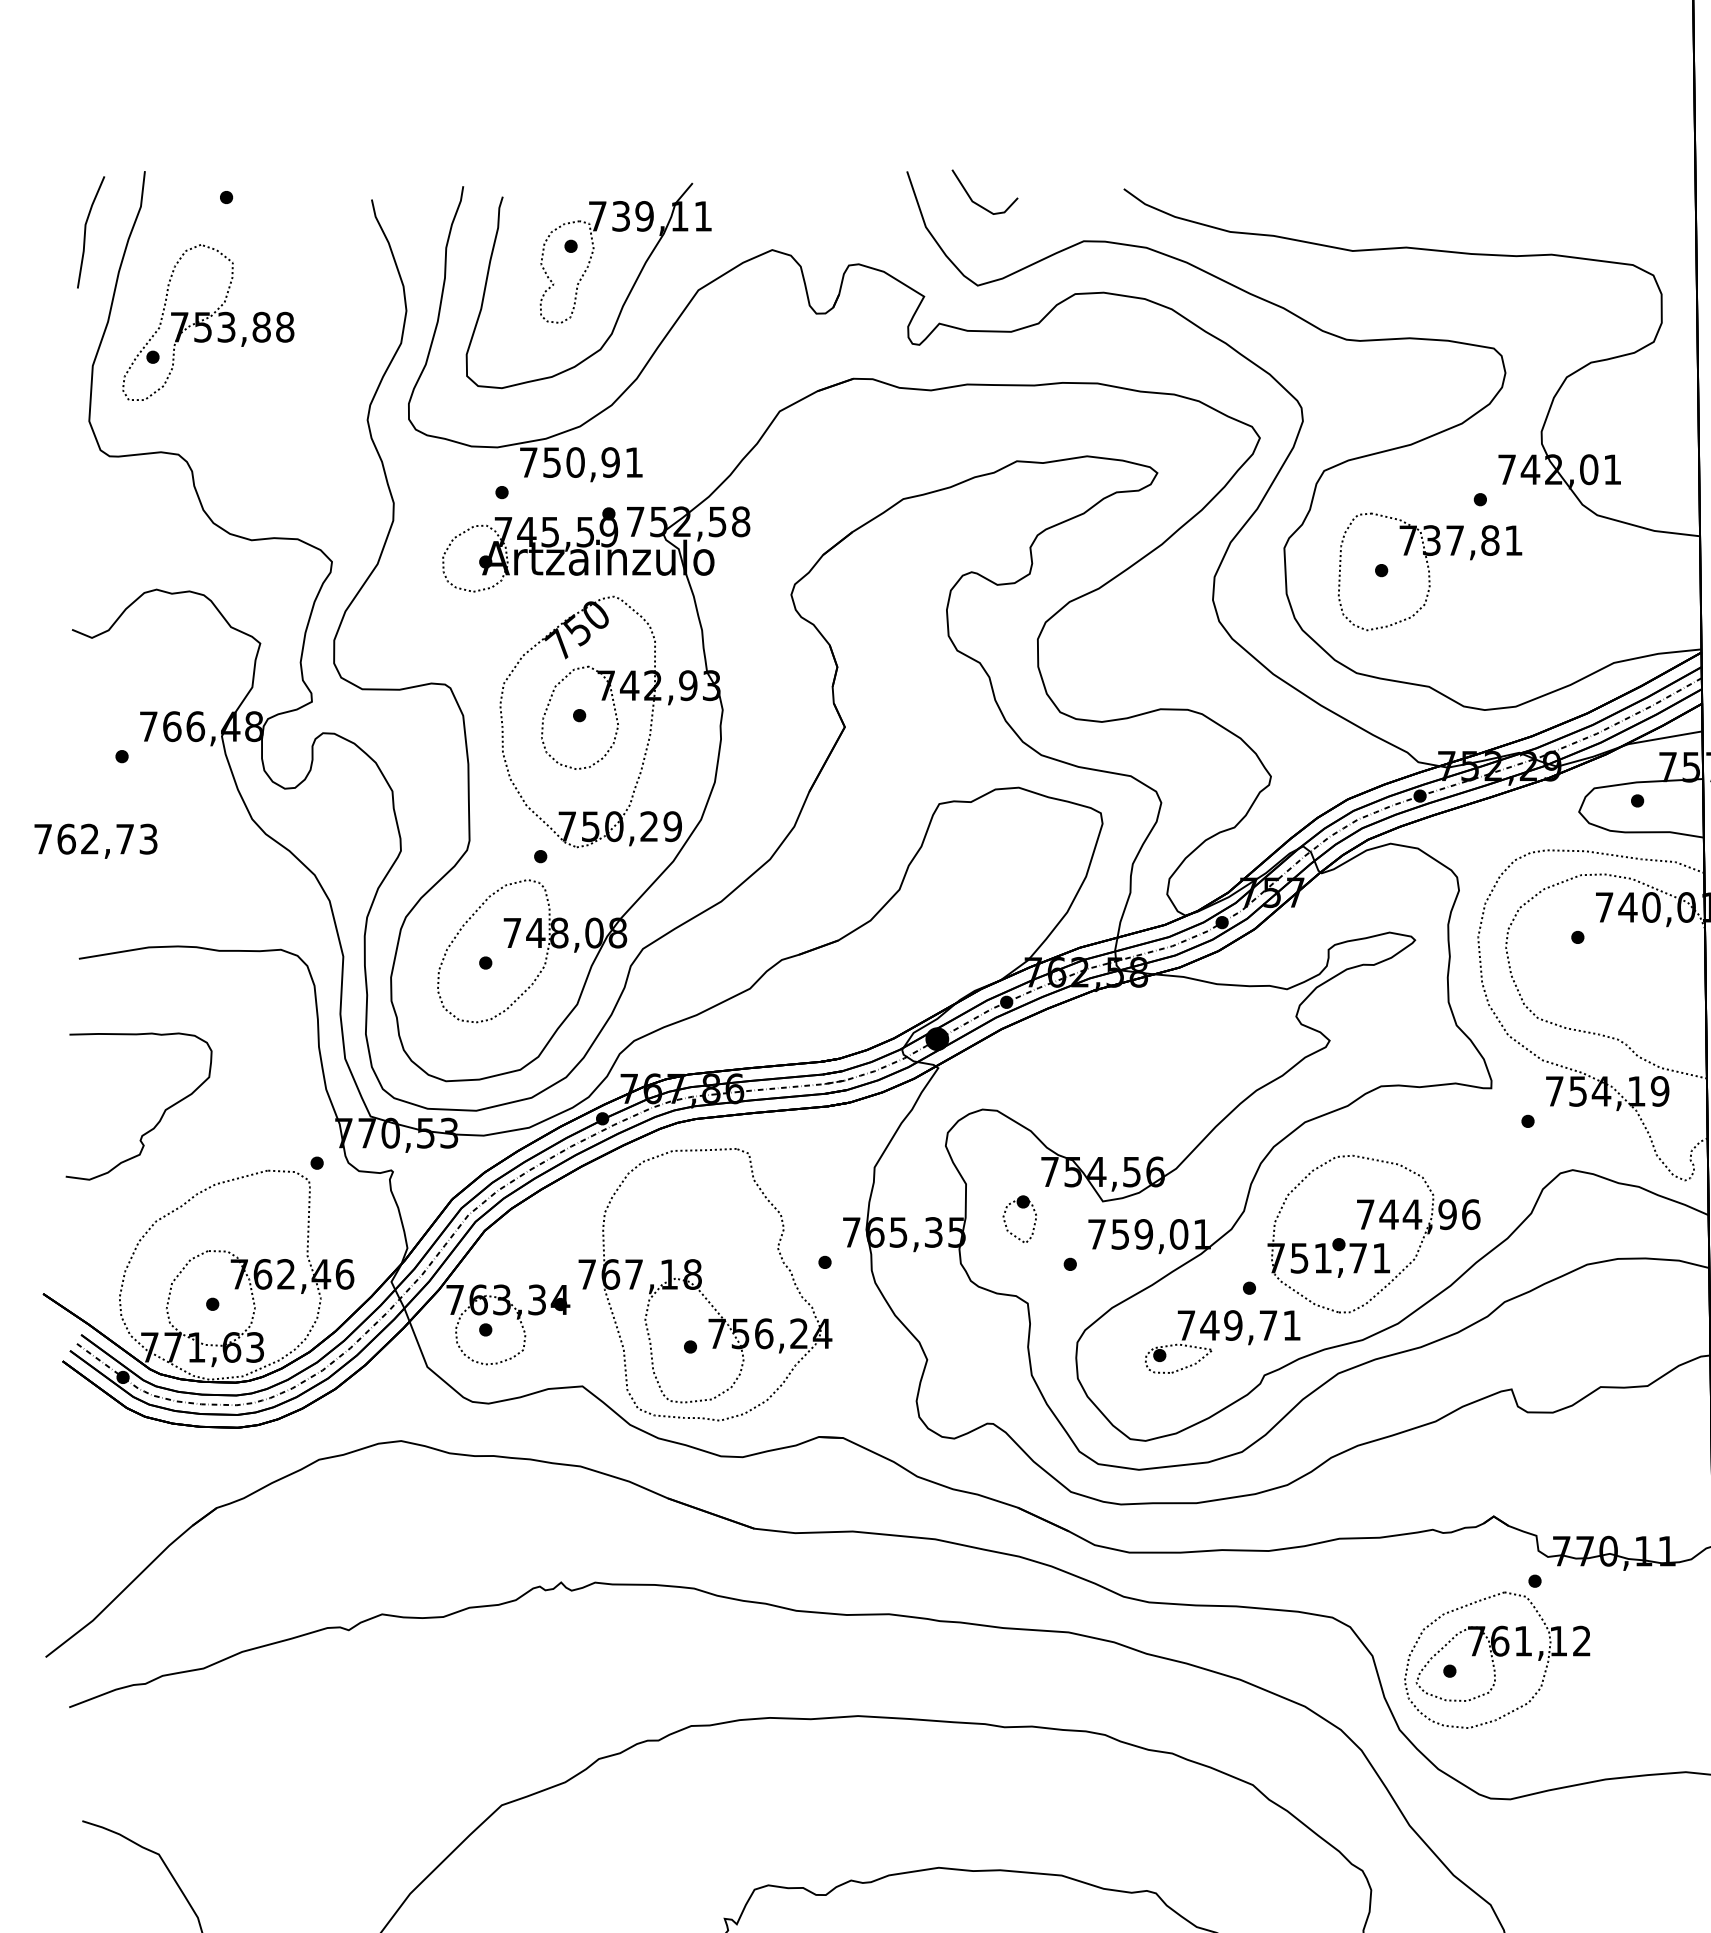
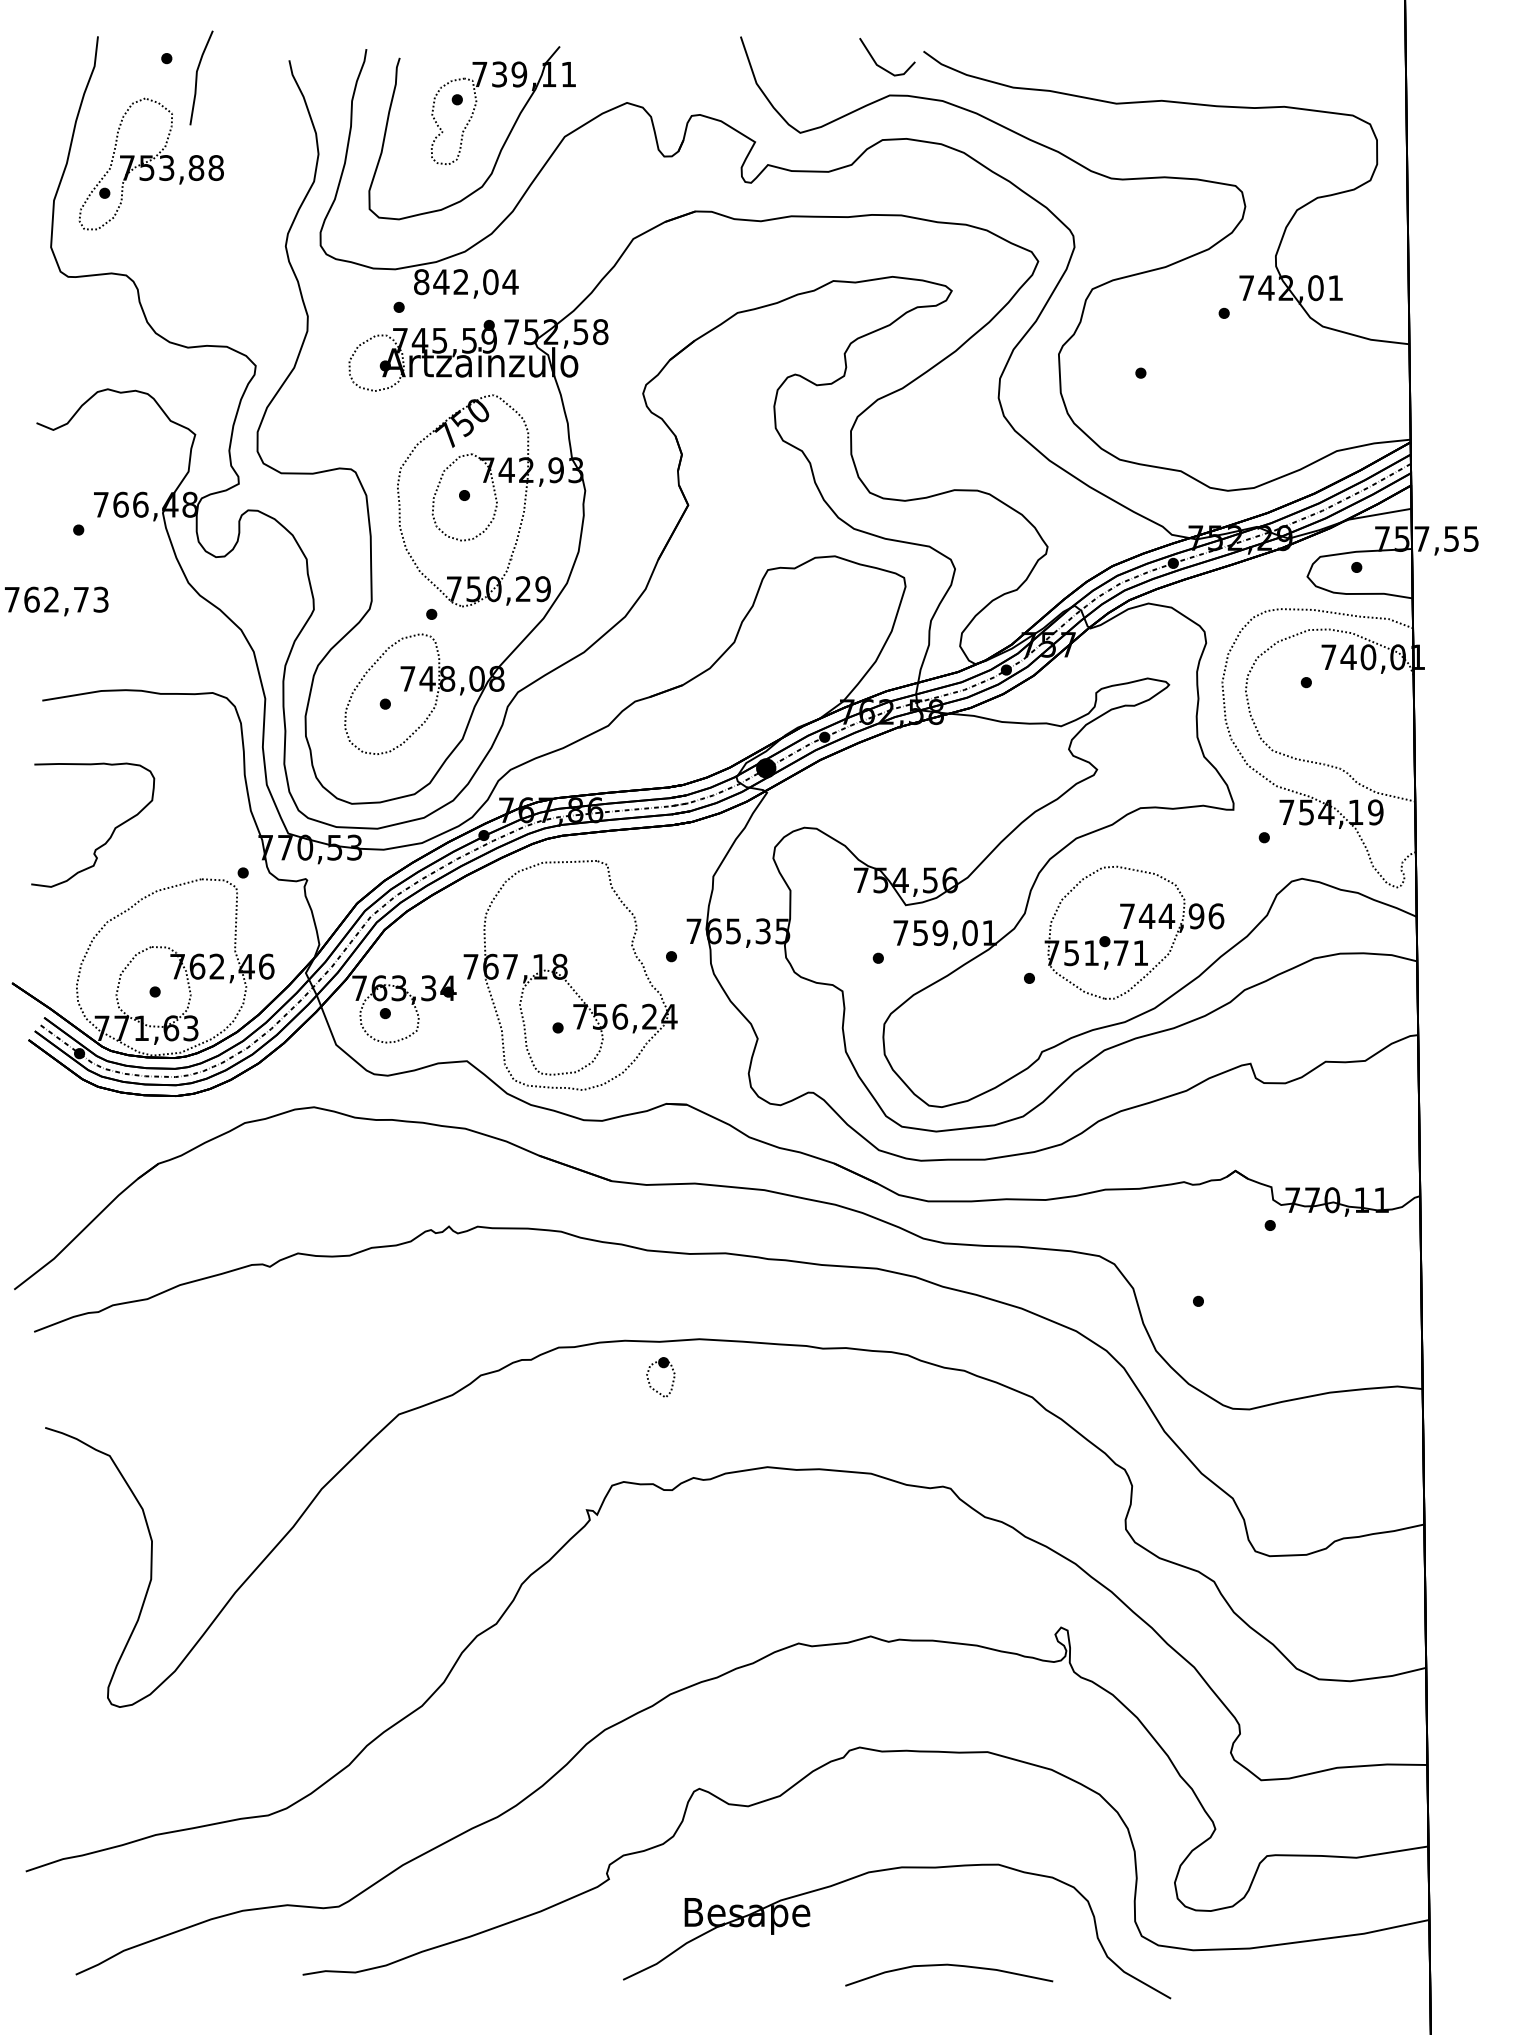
line: (980, 204) -> (883, 67), moved
line: (86, 231) -> (197, 77), moved
text: (581, 463) -> (466, 282), 750,91 -> 842,04
part: (1429, 572) -> (1181, 374), removed
part: (1021, 1208) -> (662, 1368), moved
part: (1222, 1341) -> (1006, 1023), removed
part: (1496, 1660) -> (1237, 1292), removed

